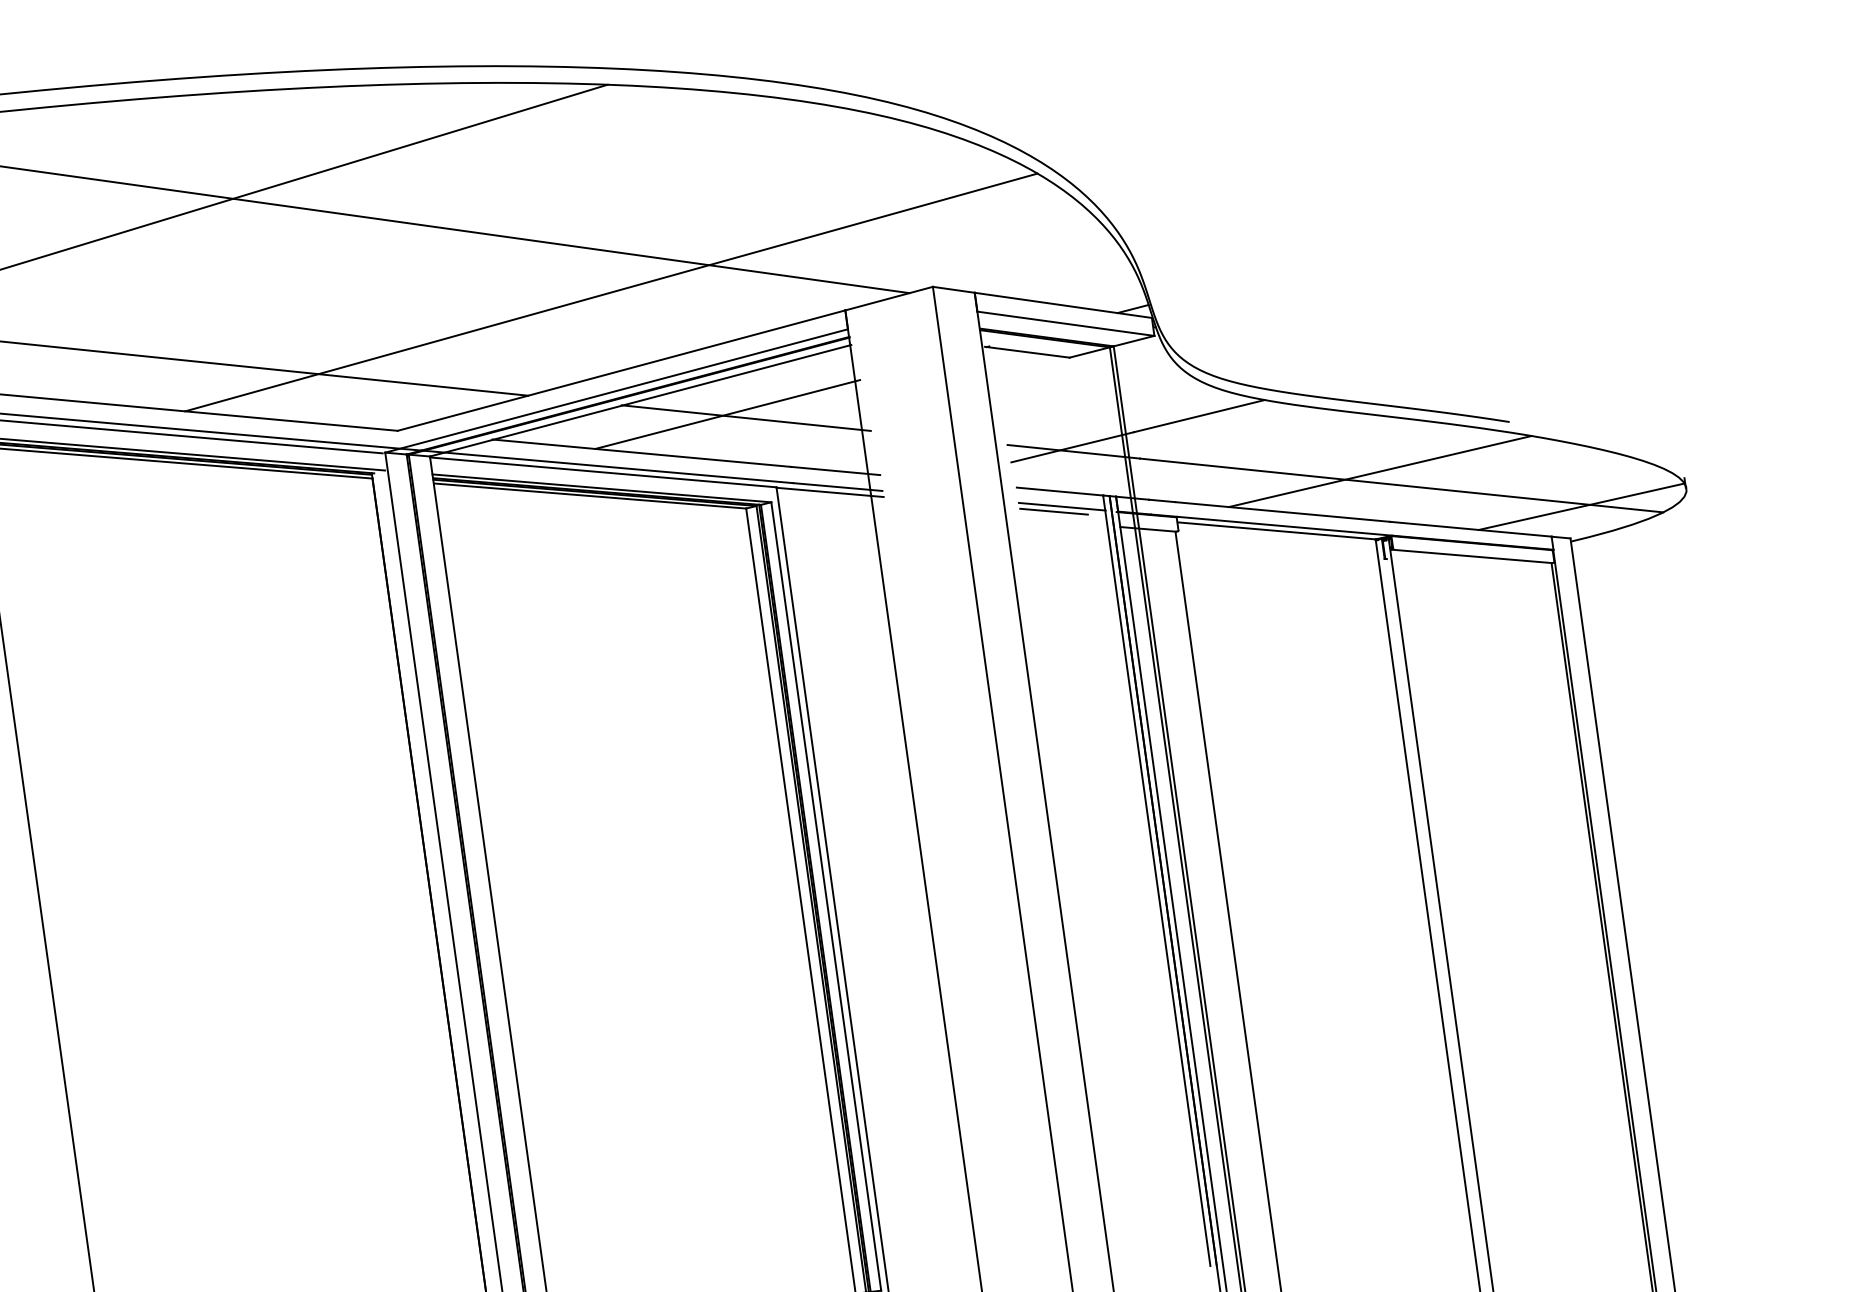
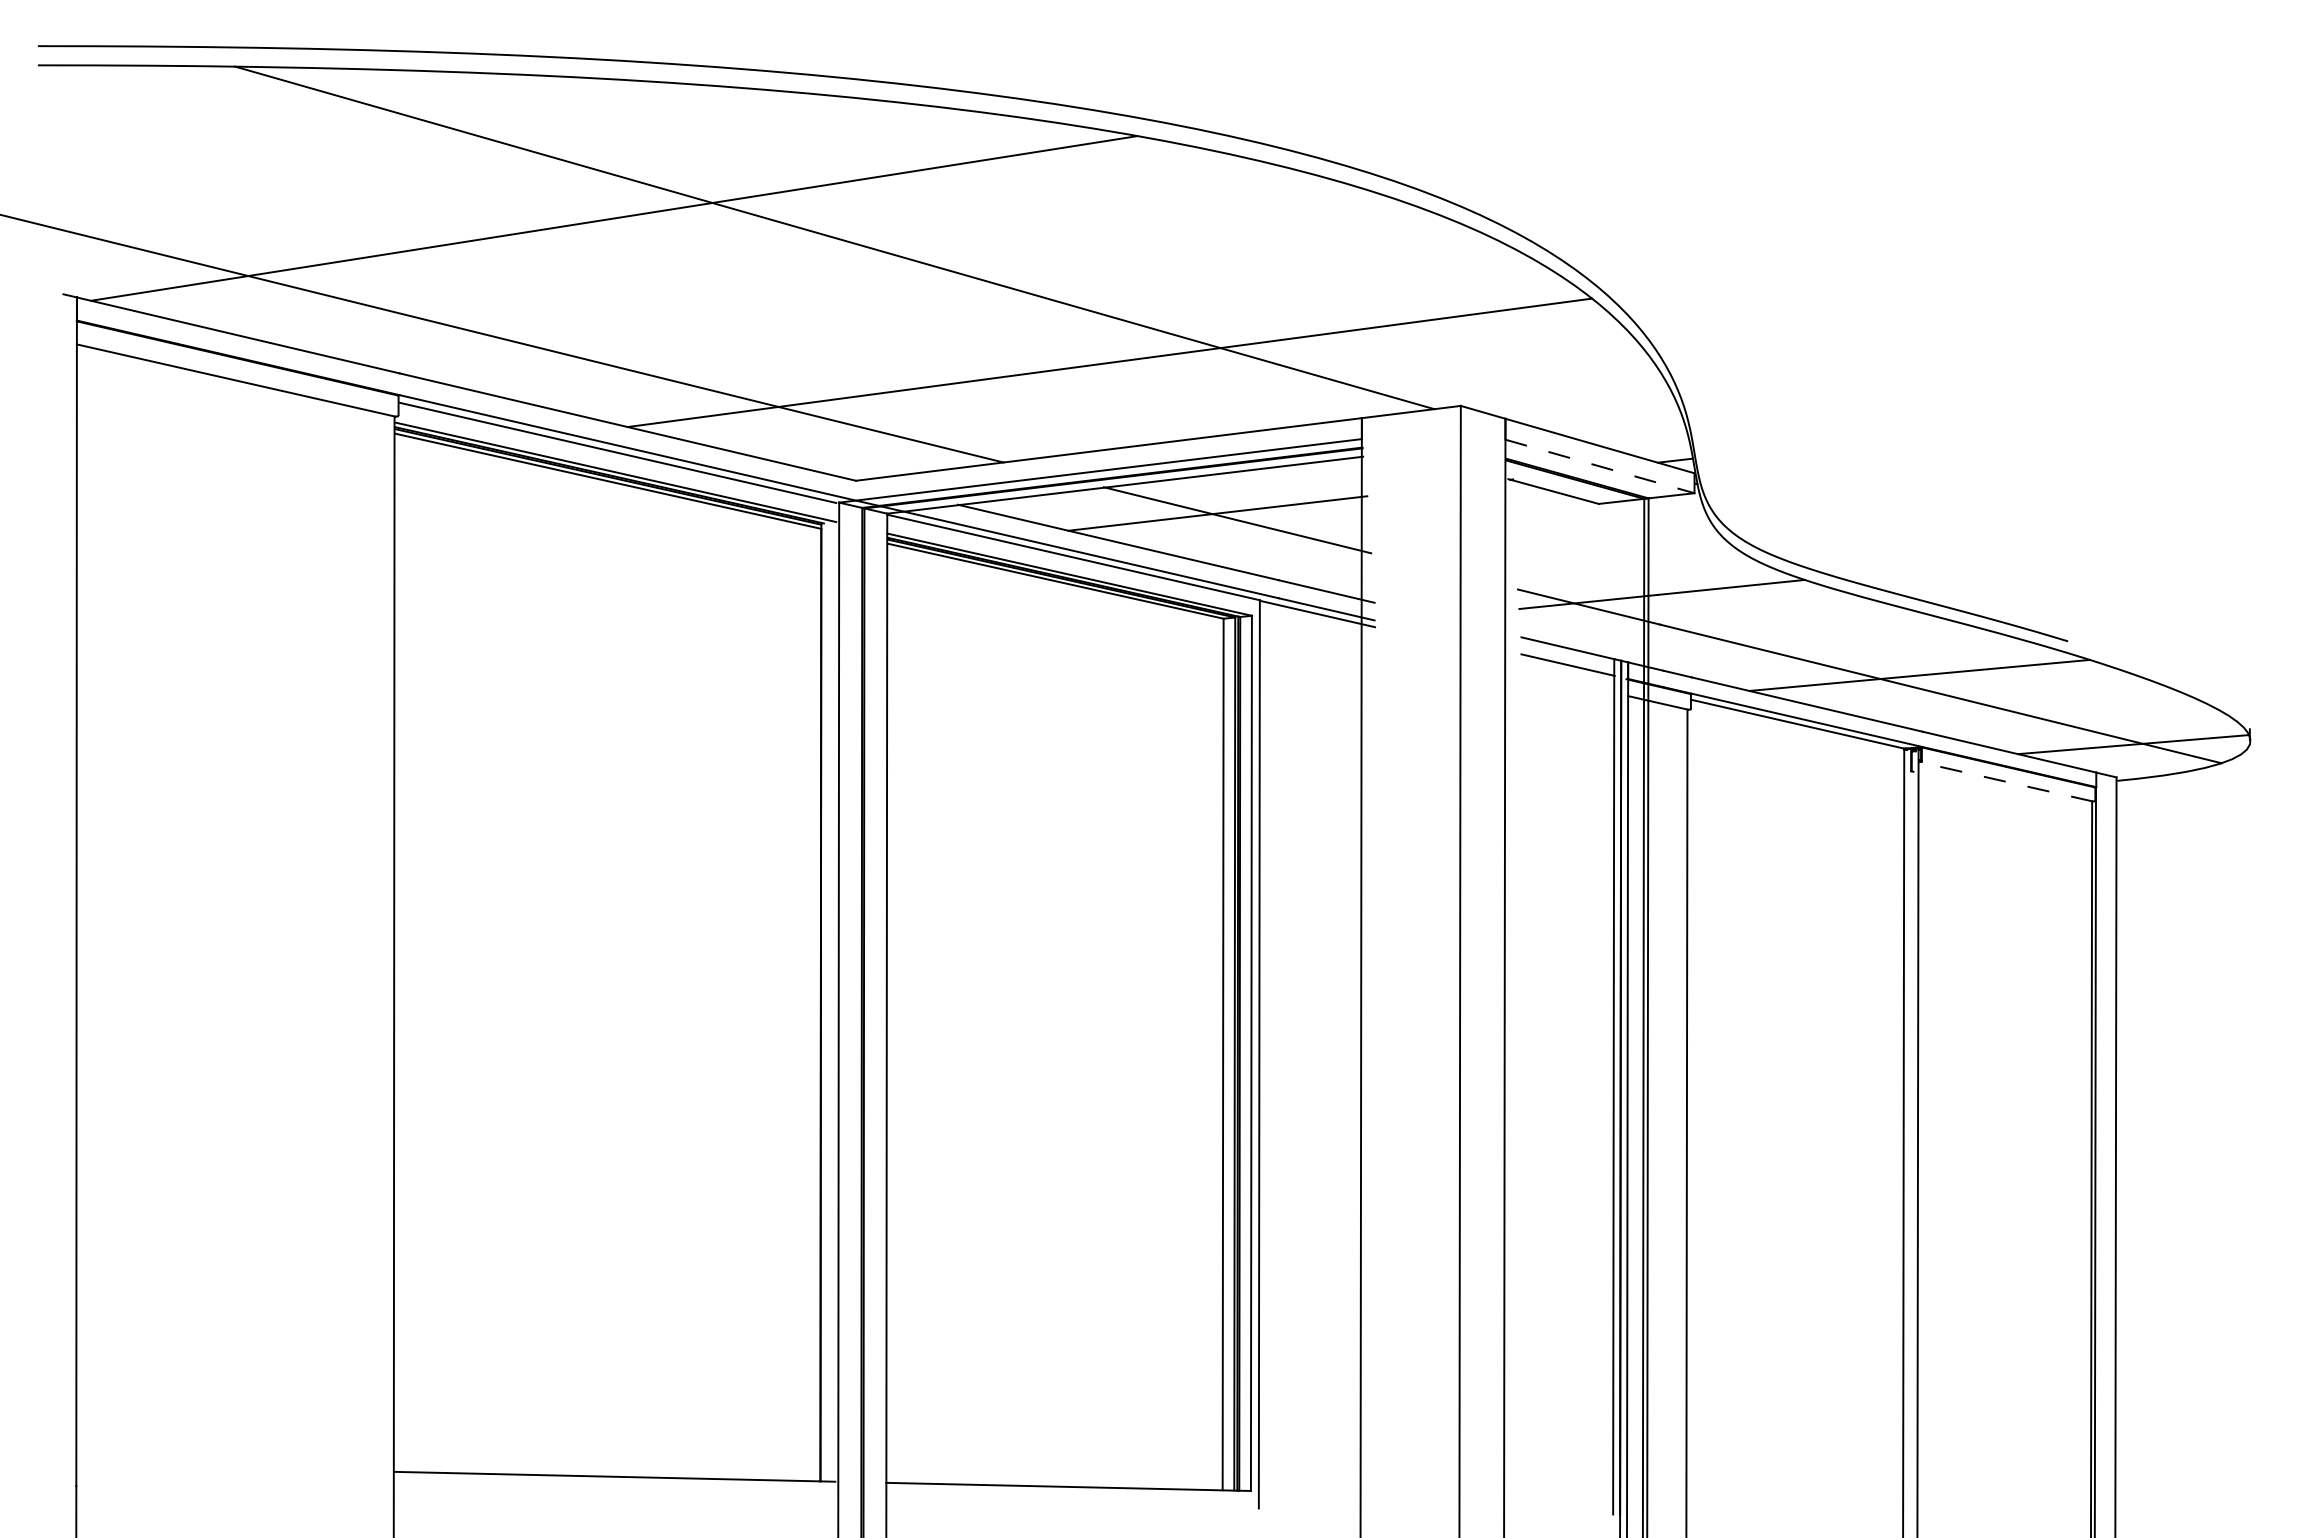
line: (1066, 323) -> (1600, 466), solid -> dashed
line: (1053, 511) -> (1557, 668), removed
line: (1471, 556) -> (2006, 781), solid -> dashed

